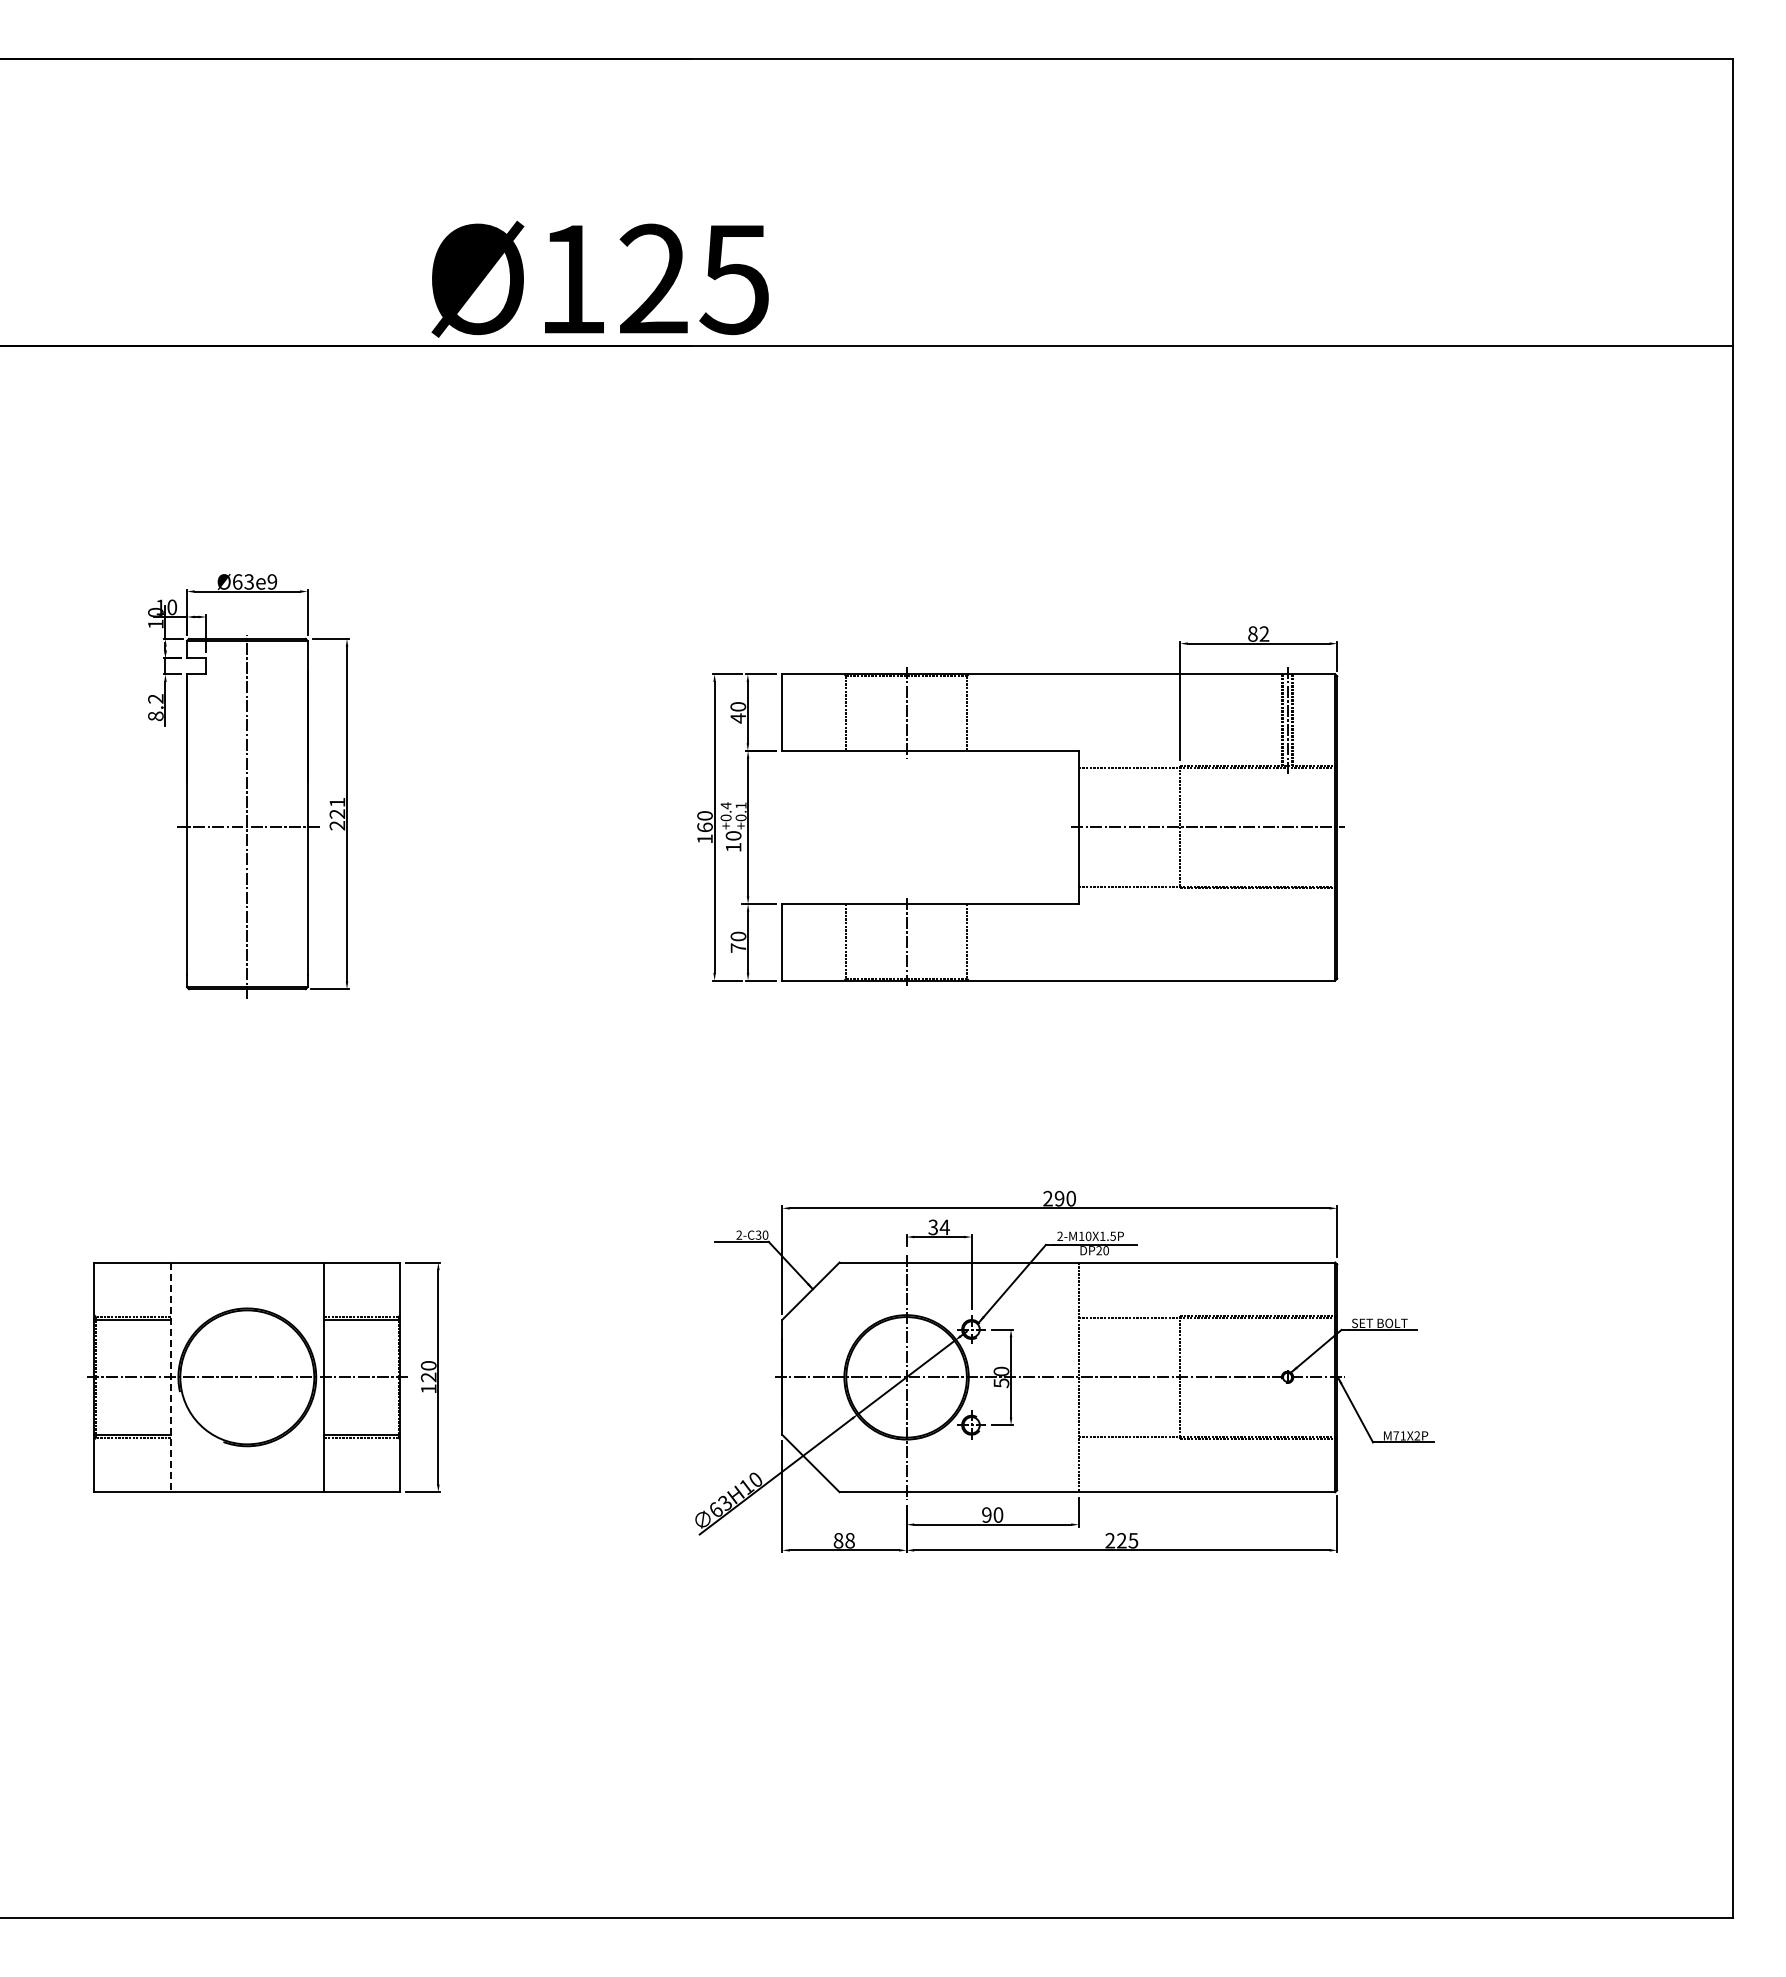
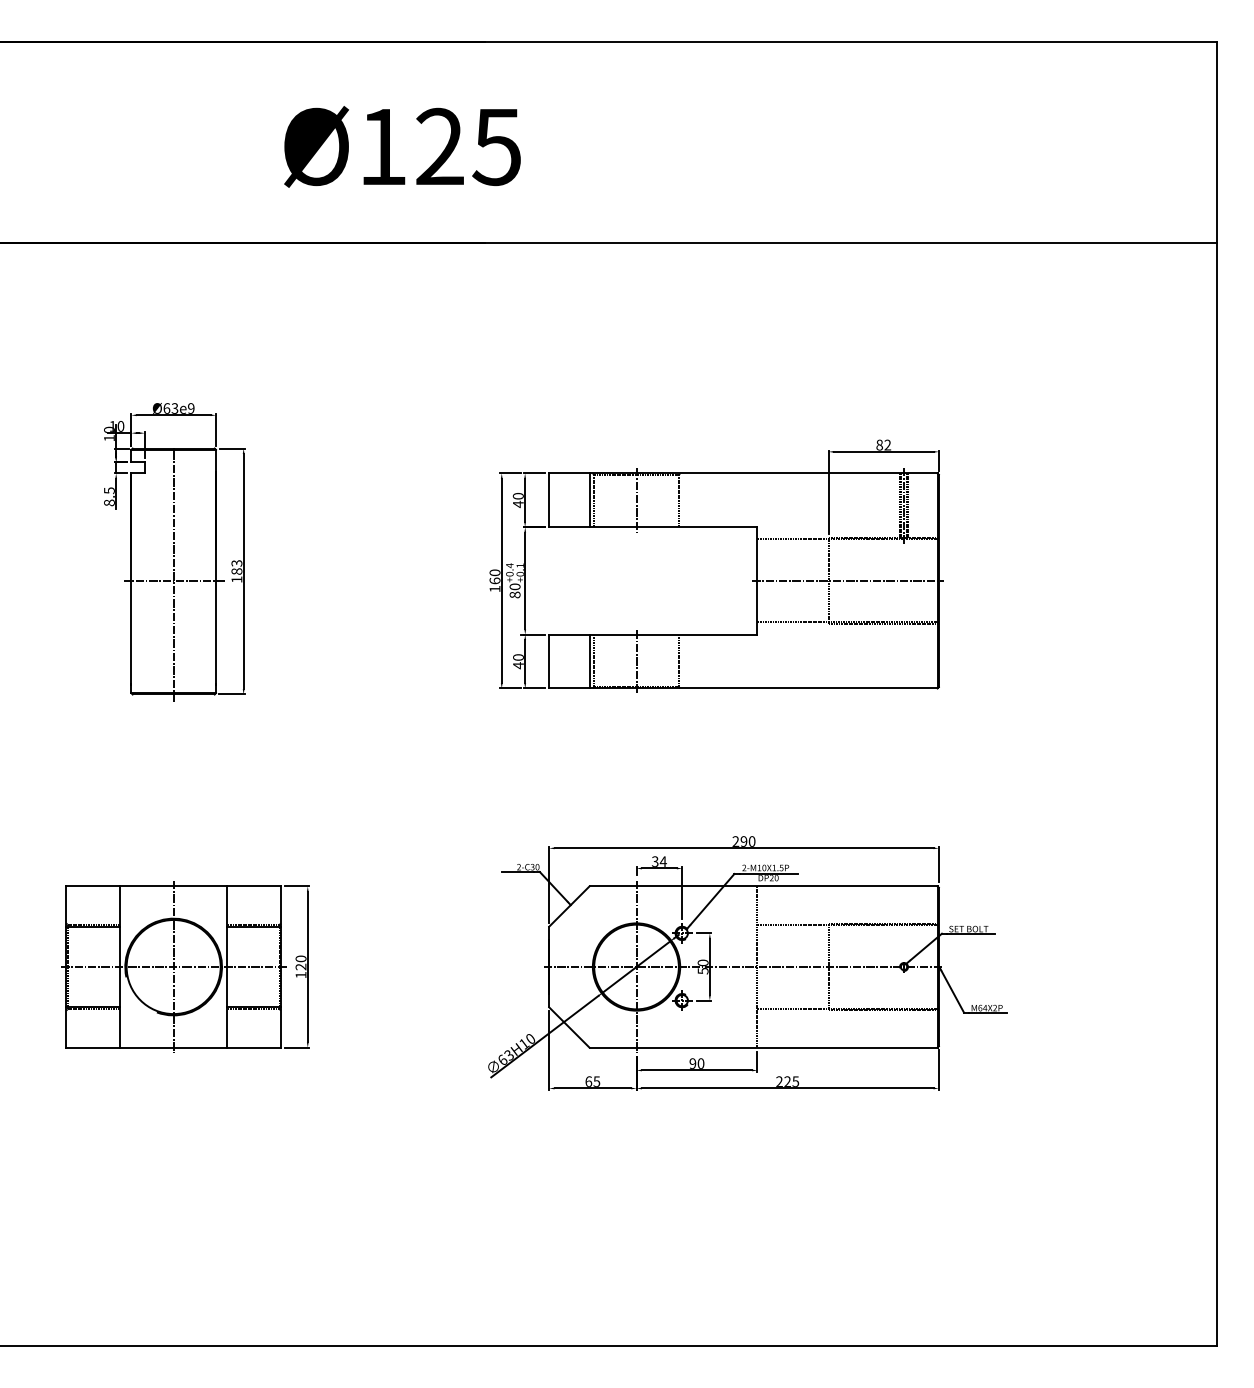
text: (599, 278) -> (401, 146), moved
text: (155, 698) -> (109, 490), 8.2 -> 8.5
line: (839, 712) -> (589, 500), added
text: (337, 813) -> (236, 571), 221 -> 183
text: (733, 847) -> (515, 595), 10 -> 80
line: (839, 942) -> (589, 661), added
text: (738, 948) -> (518, 665), 70 -> 40
line: (247, 1376) -> (173, 966), added
line: (170, 1377) -> (119, 967), dashed -> solid
text: (1399, 1435) -> (982, 1007), M71X2P -> M64X2P
text: (843, 1540) -> (592, 1081), 88 -> 65

